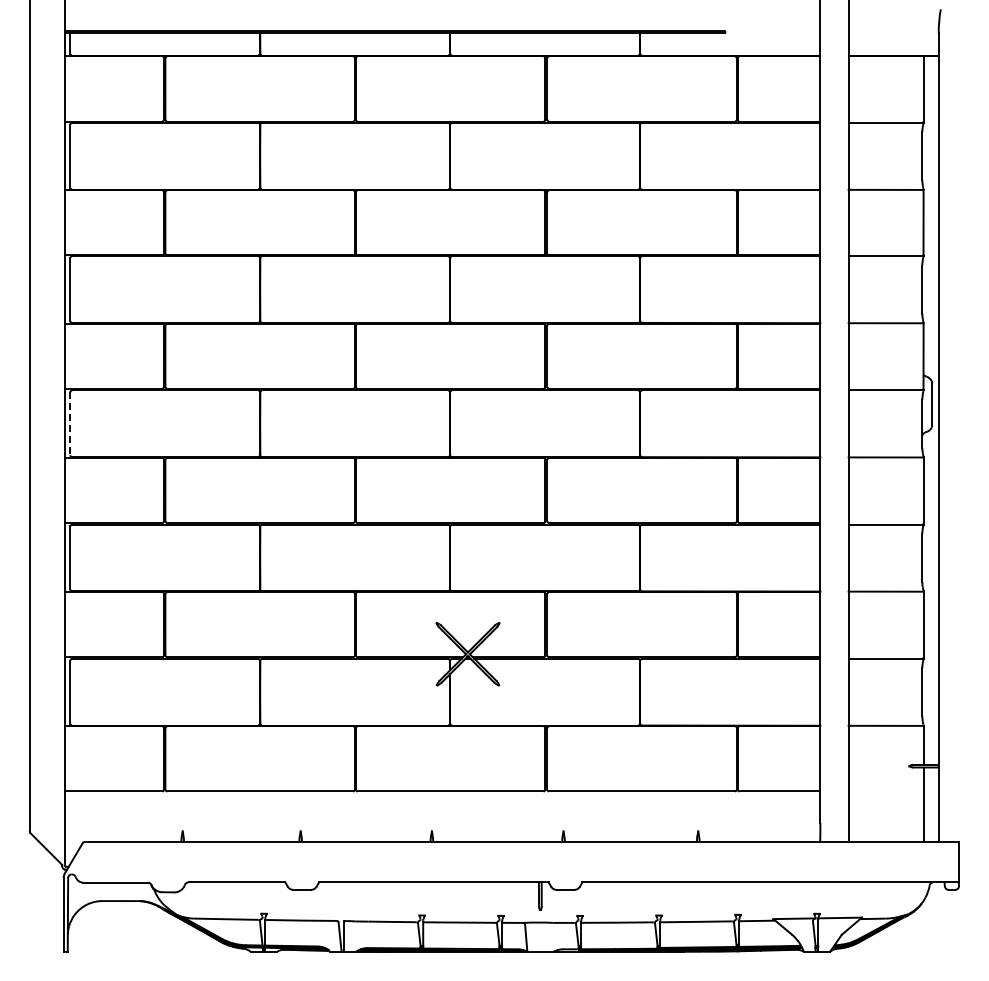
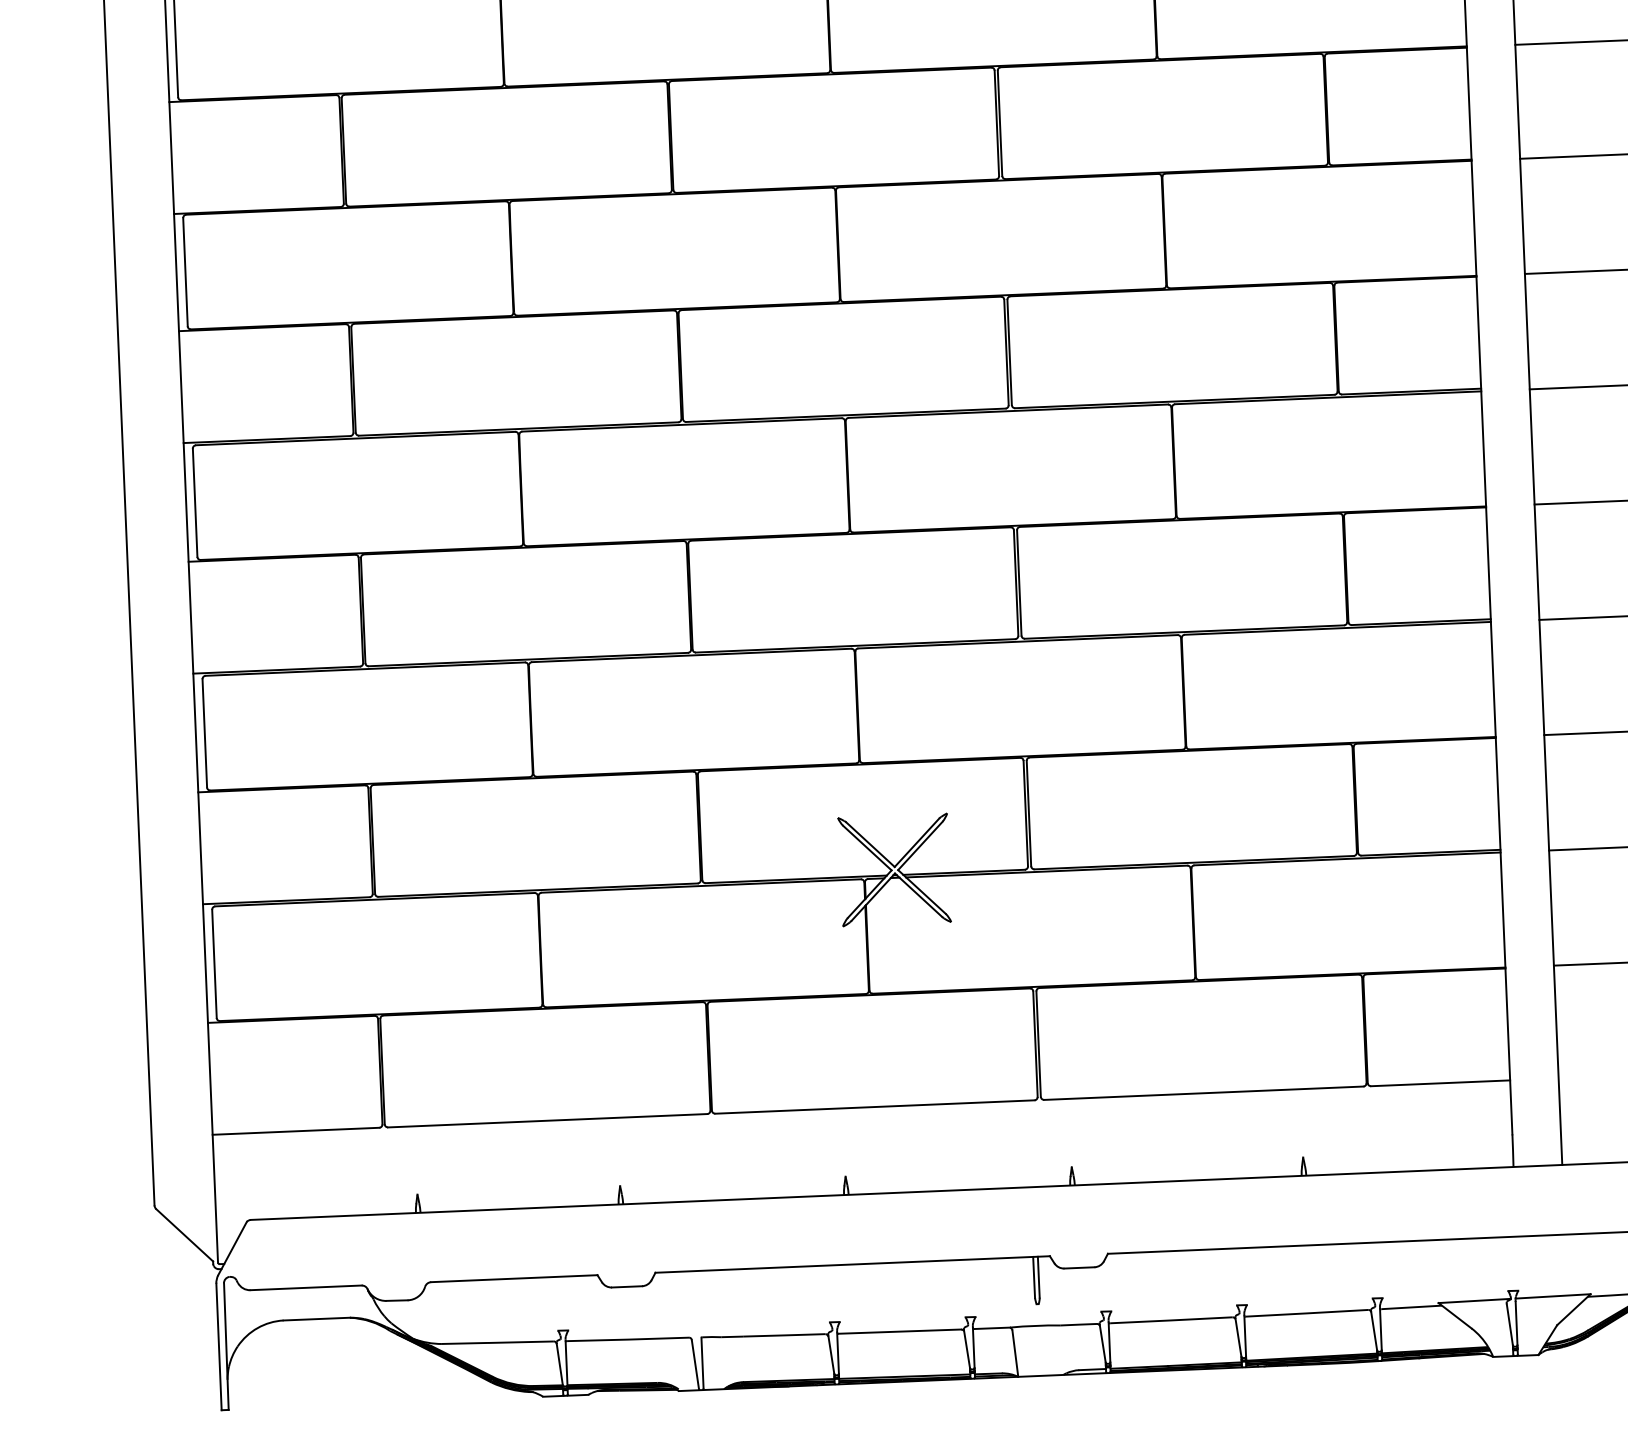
line: (70, 424) -> (195, 503), dashed -> solid

